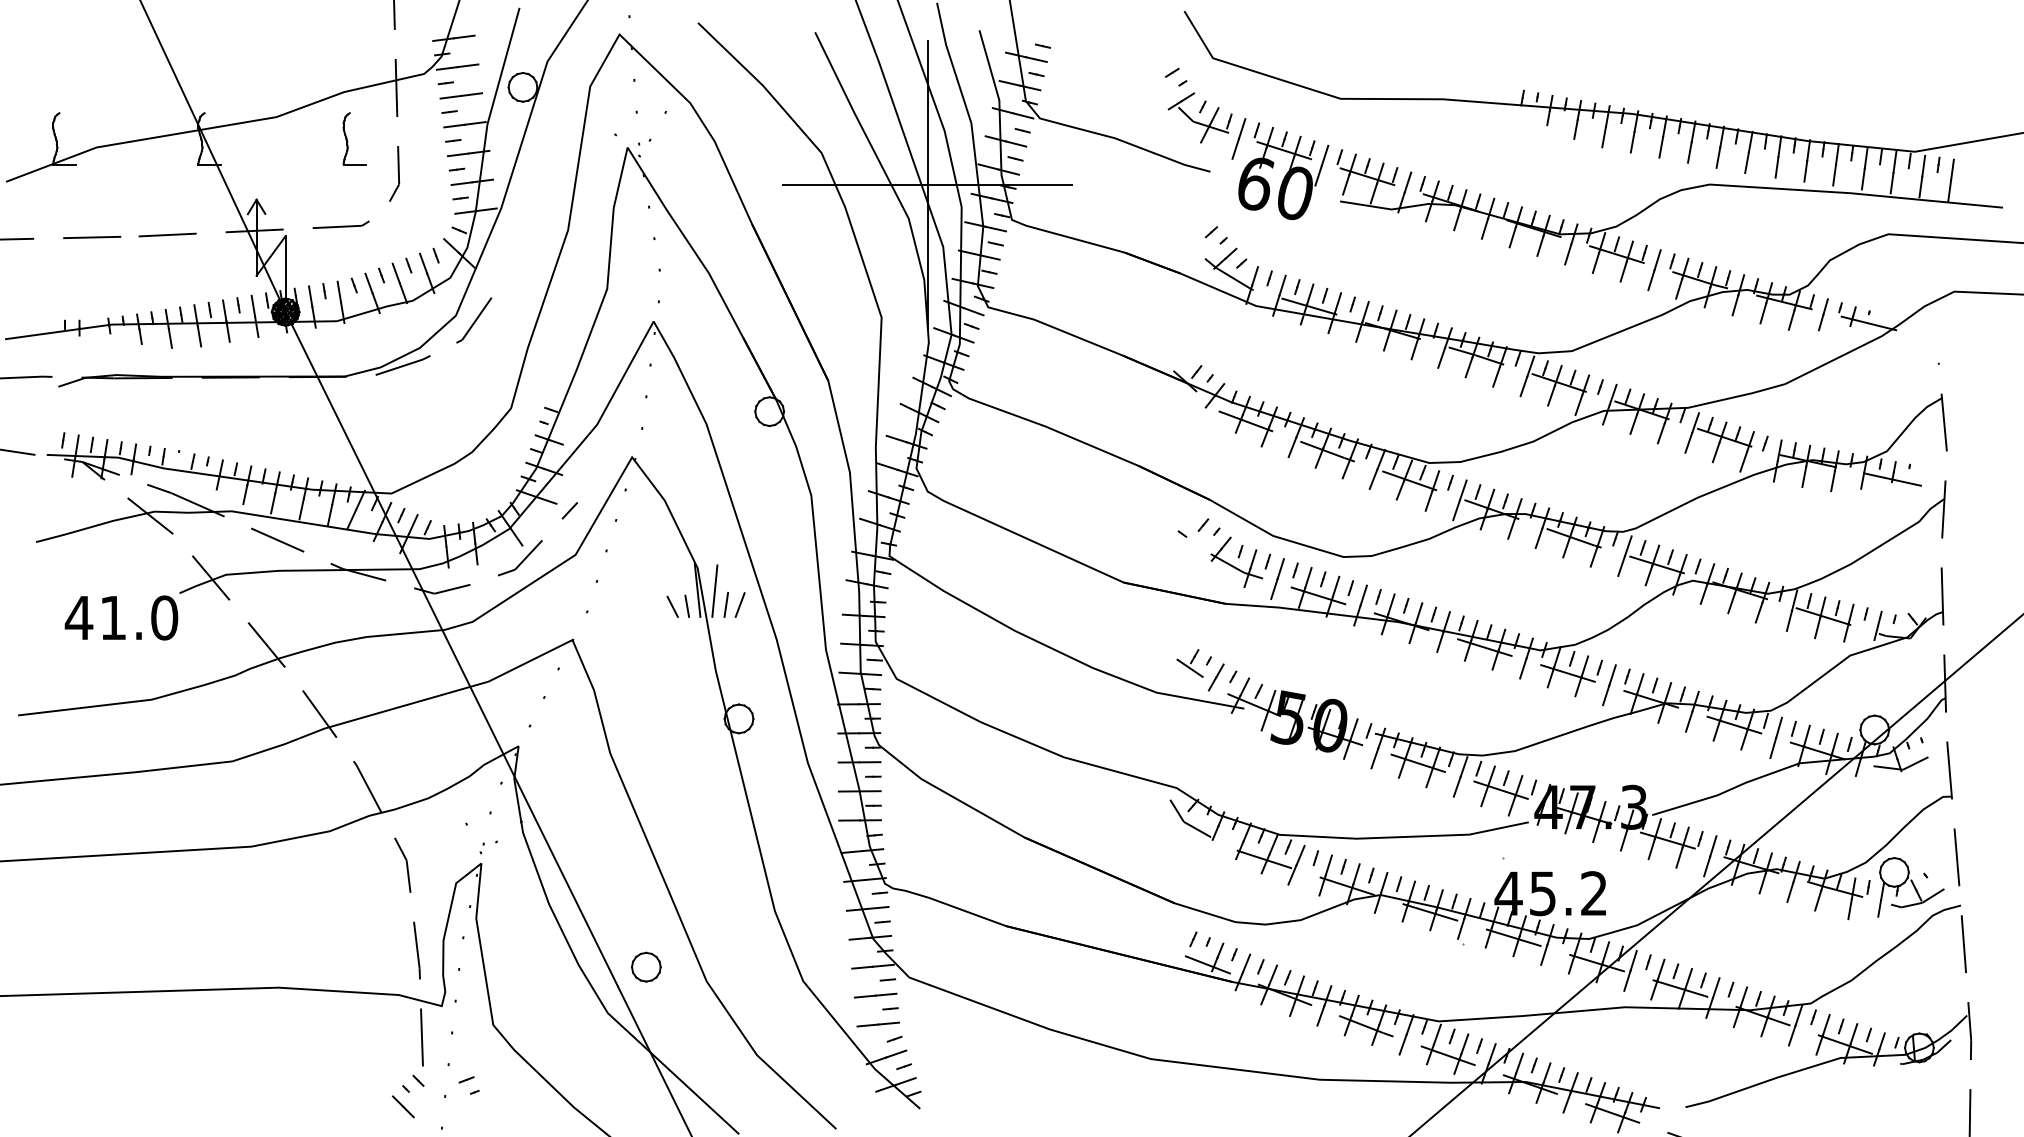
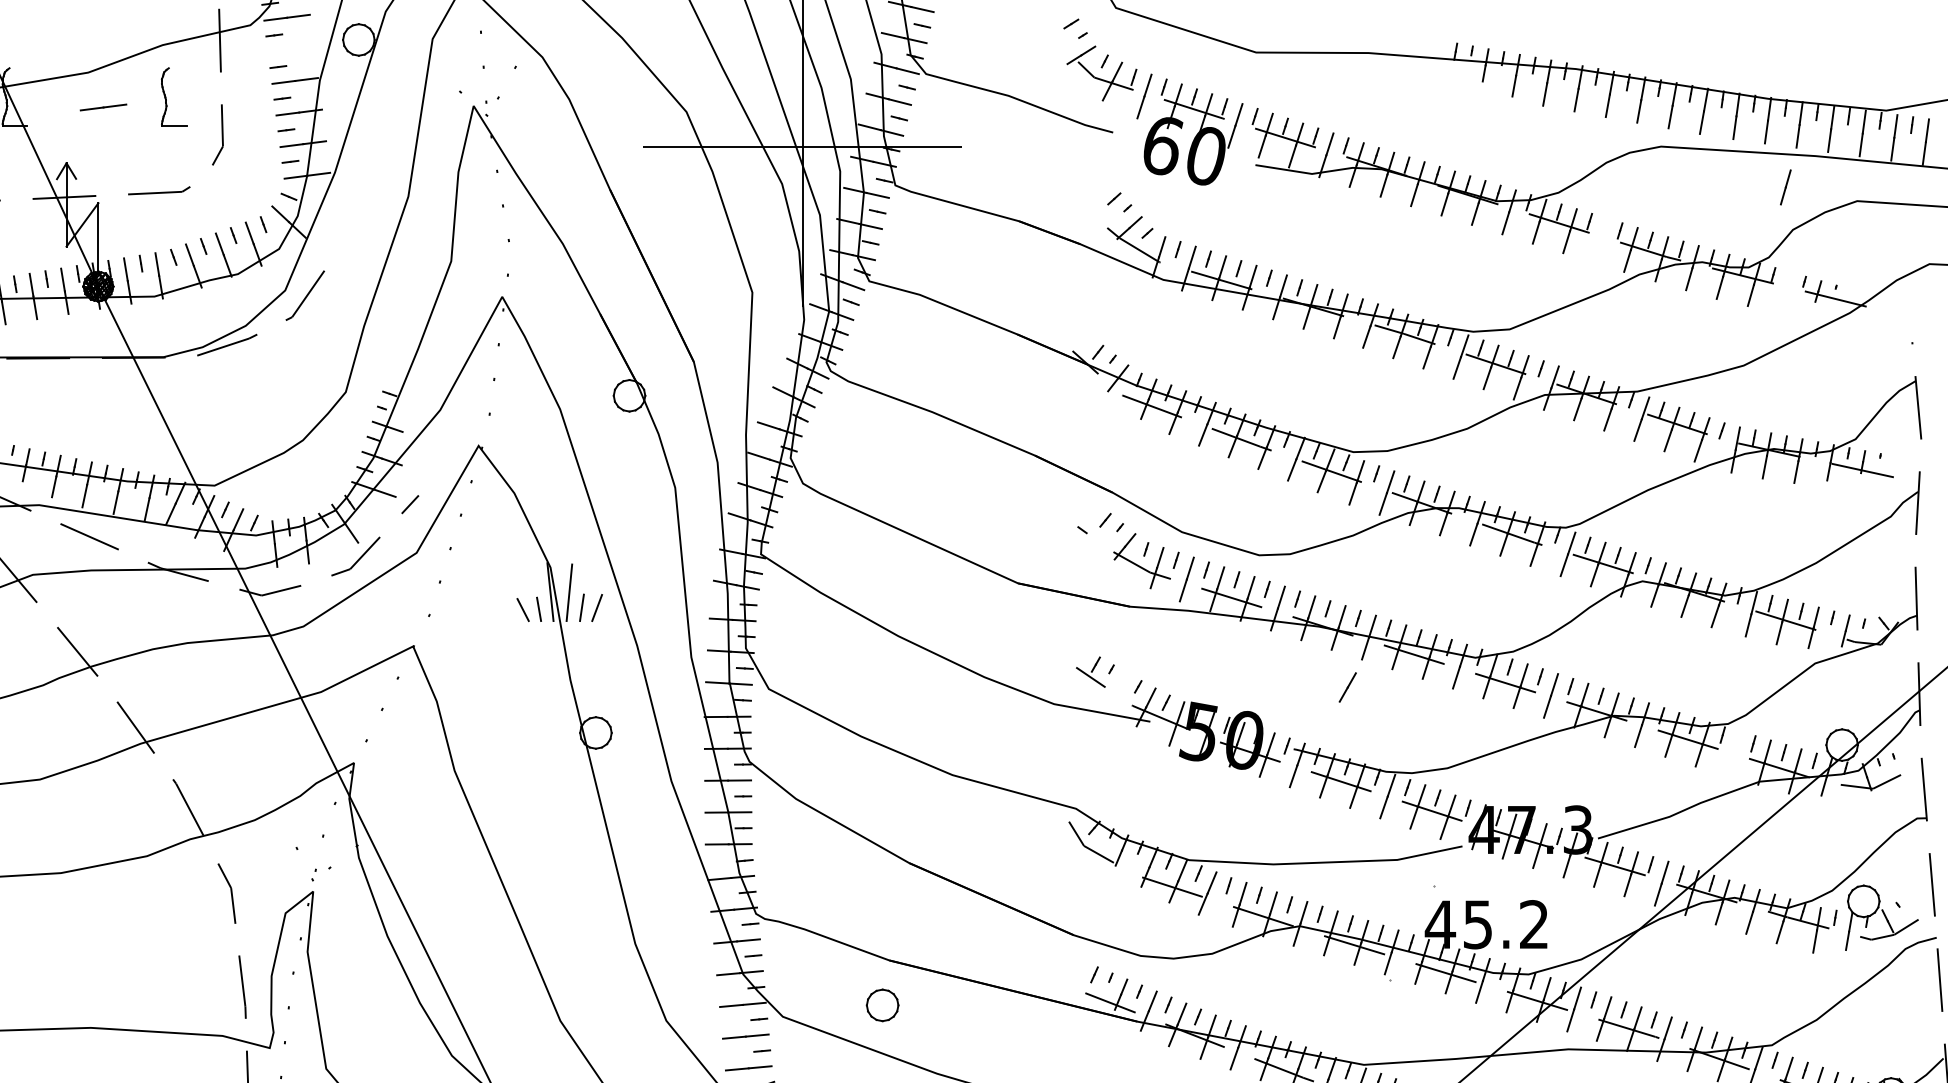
line: (460, 95) -> (102, 107), moved
line: (1654, 270) -> (1600, 240), removed
line: (1823, 314) -> (1785, 187), moved
line: (1215, 677) -> (1346, 687), moved
line: (1775, 737) -> (1733, 753), removed
part: (646, 966) -> (882, 1004), moved

